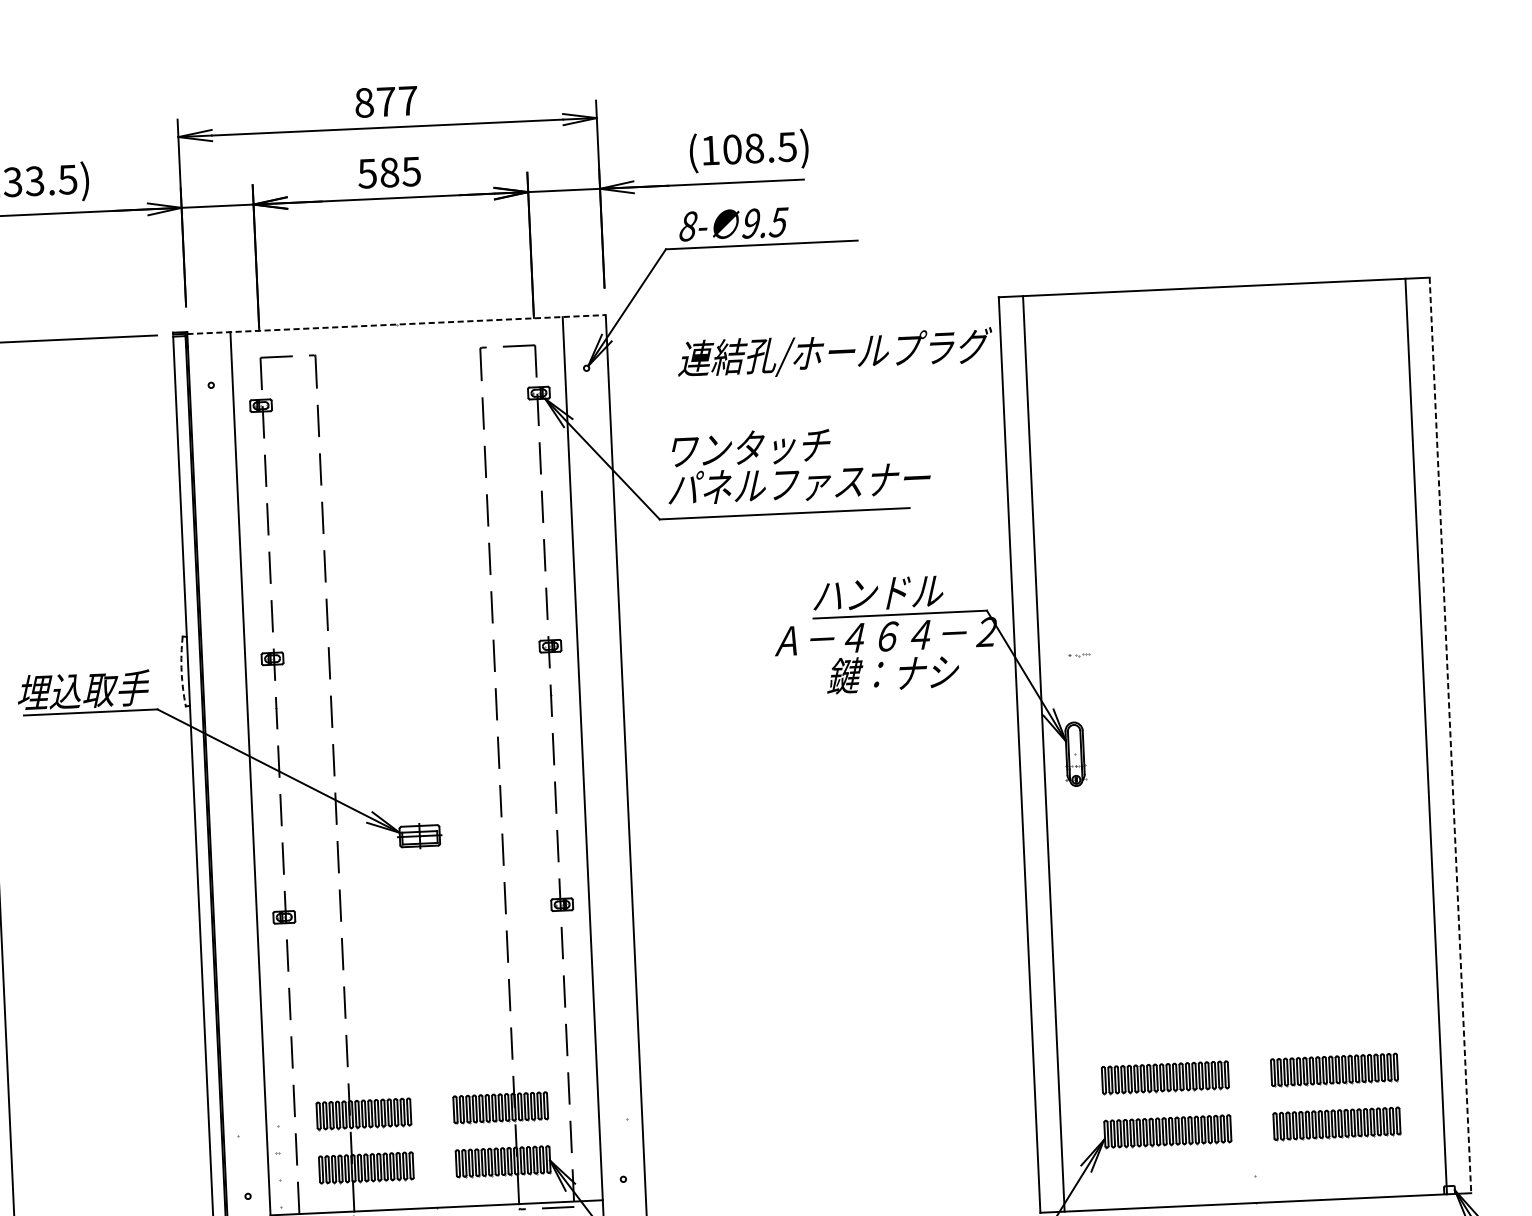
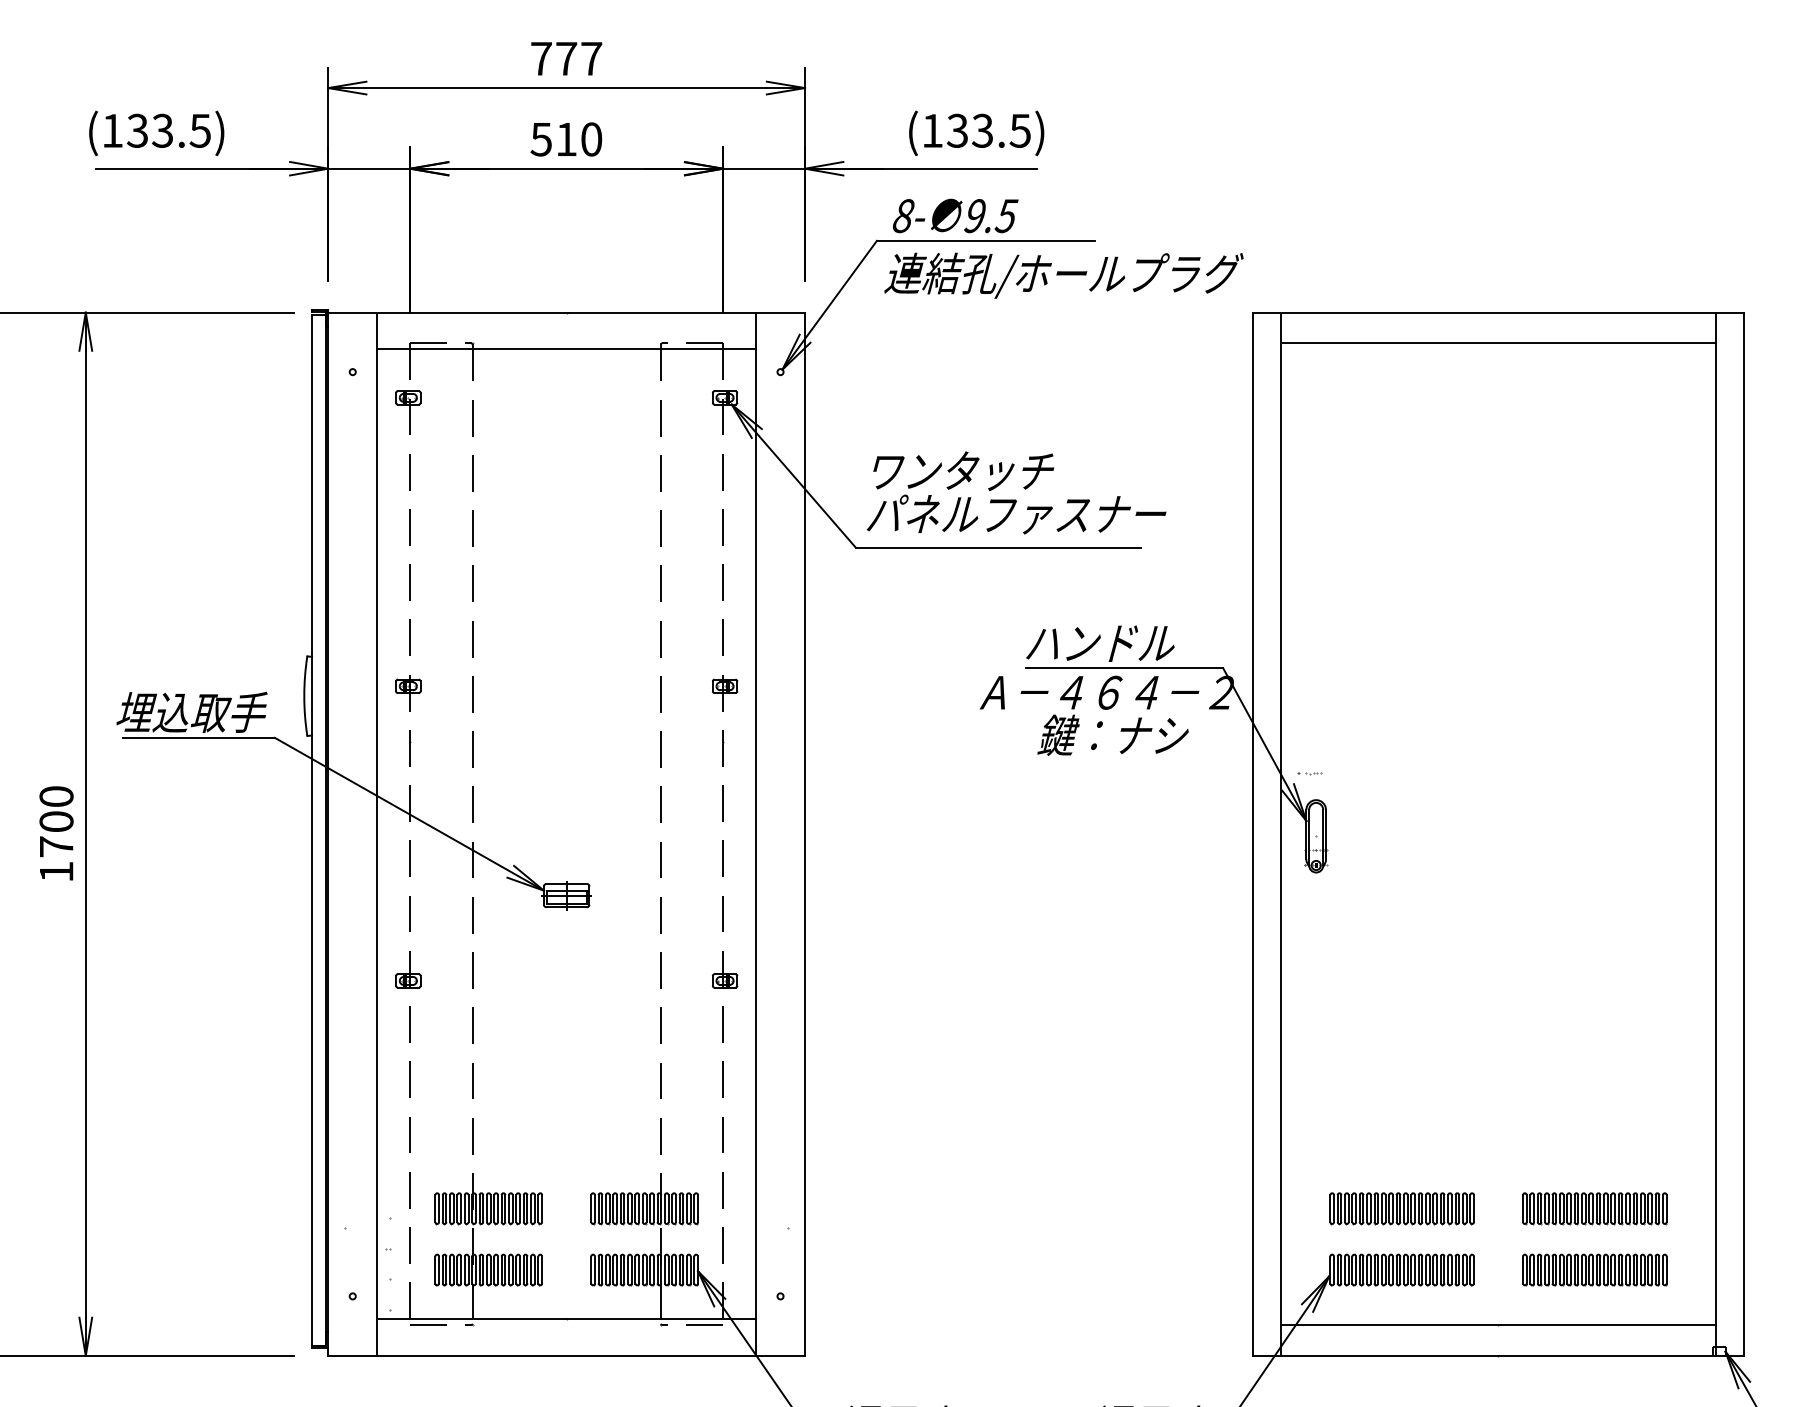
text: (364, 102) -> (541, 58), 877 -> 777
text: (742, 148) -> (969, 130), (108.5) -> (133.5)
text: (400, 172) -> (579, 139), 585 -> 510
line: (1215, 314) -> (1498, 343), added
line: (397, 324) -> (567, 312), dashed -> solid
text: (834, 353) -> (1063, 275), moved
line: (397, 356) -> (566, 349), added
part: (1078, 654) -> (1309, 773), moved
arc: (181, 671) -> (304, 696), dashed -> solid
line: (1450, 735) -> (1743, 834), dashed -> solid
line: (1254, 1176) -> (1498, 1325), added

